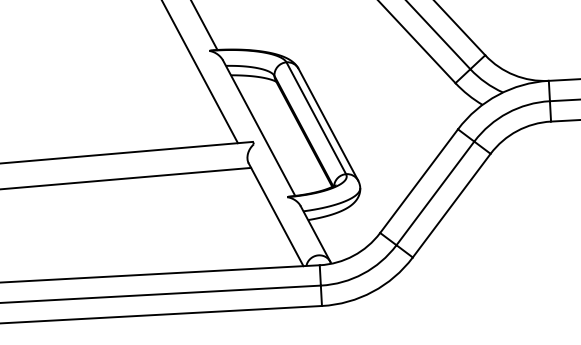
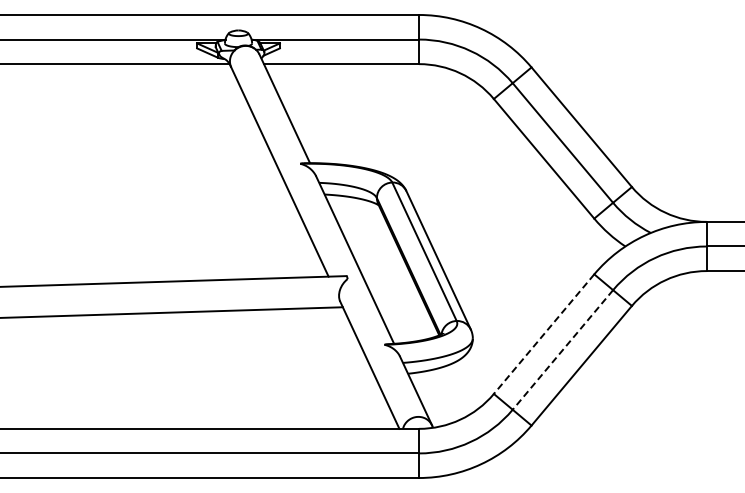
line: (418, 181) -> (543, 334), solid -> dashed
line: (435, 193) -> (562, 350), solid -> dashed

